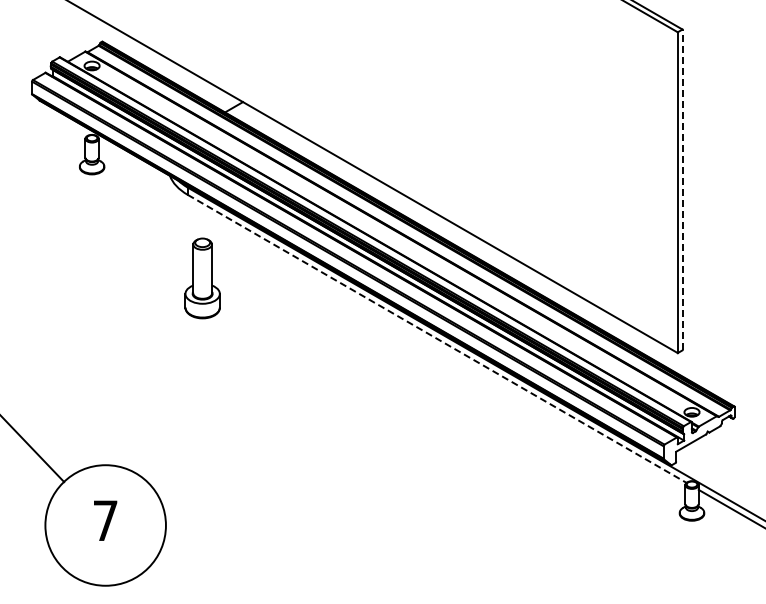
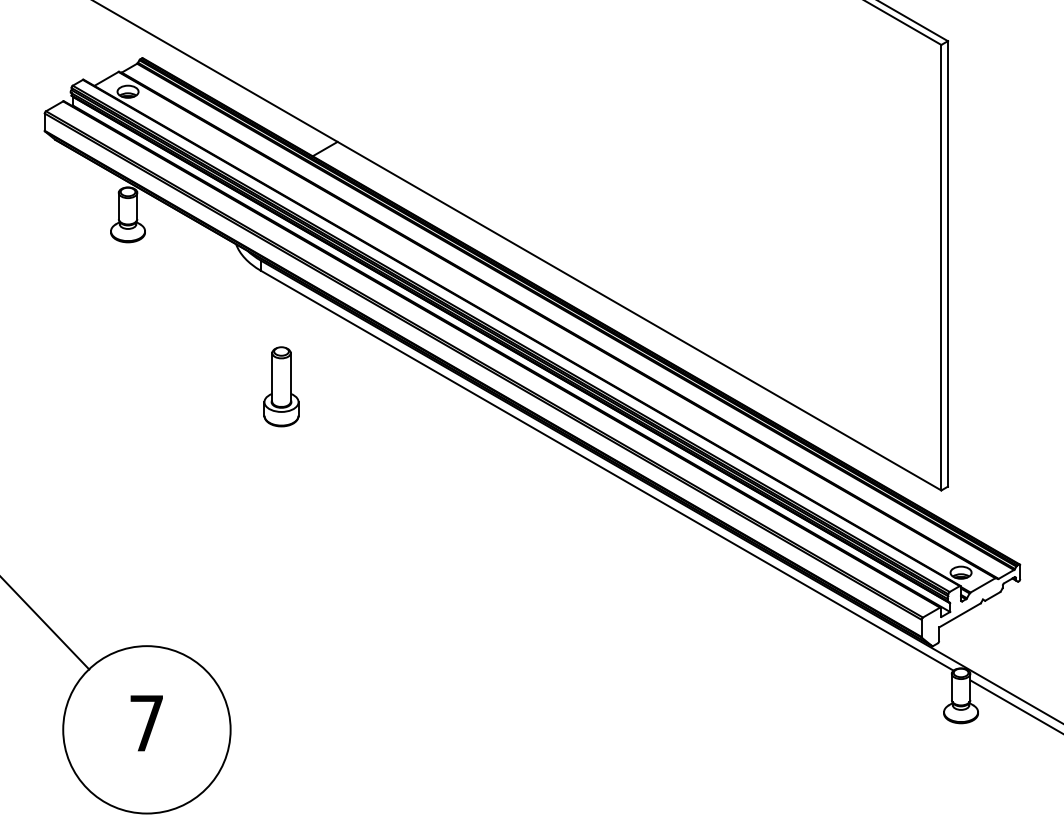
line: (682, 189) -> (947, 263), dashed -> solid
part: (202, 278) -> (281, 386), size x0.71
line: (437, 338) -> (607, 470), dashed -> solid

